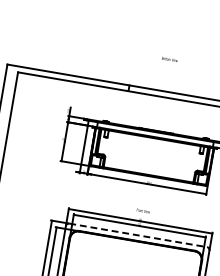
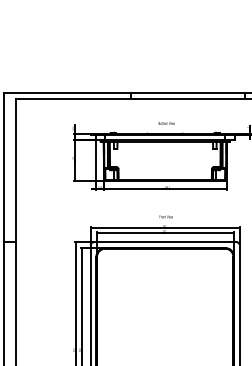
text: (169, 59) -> (166, 123), moved
line: (138, 235) -> (165, 242), dashed -> solid

